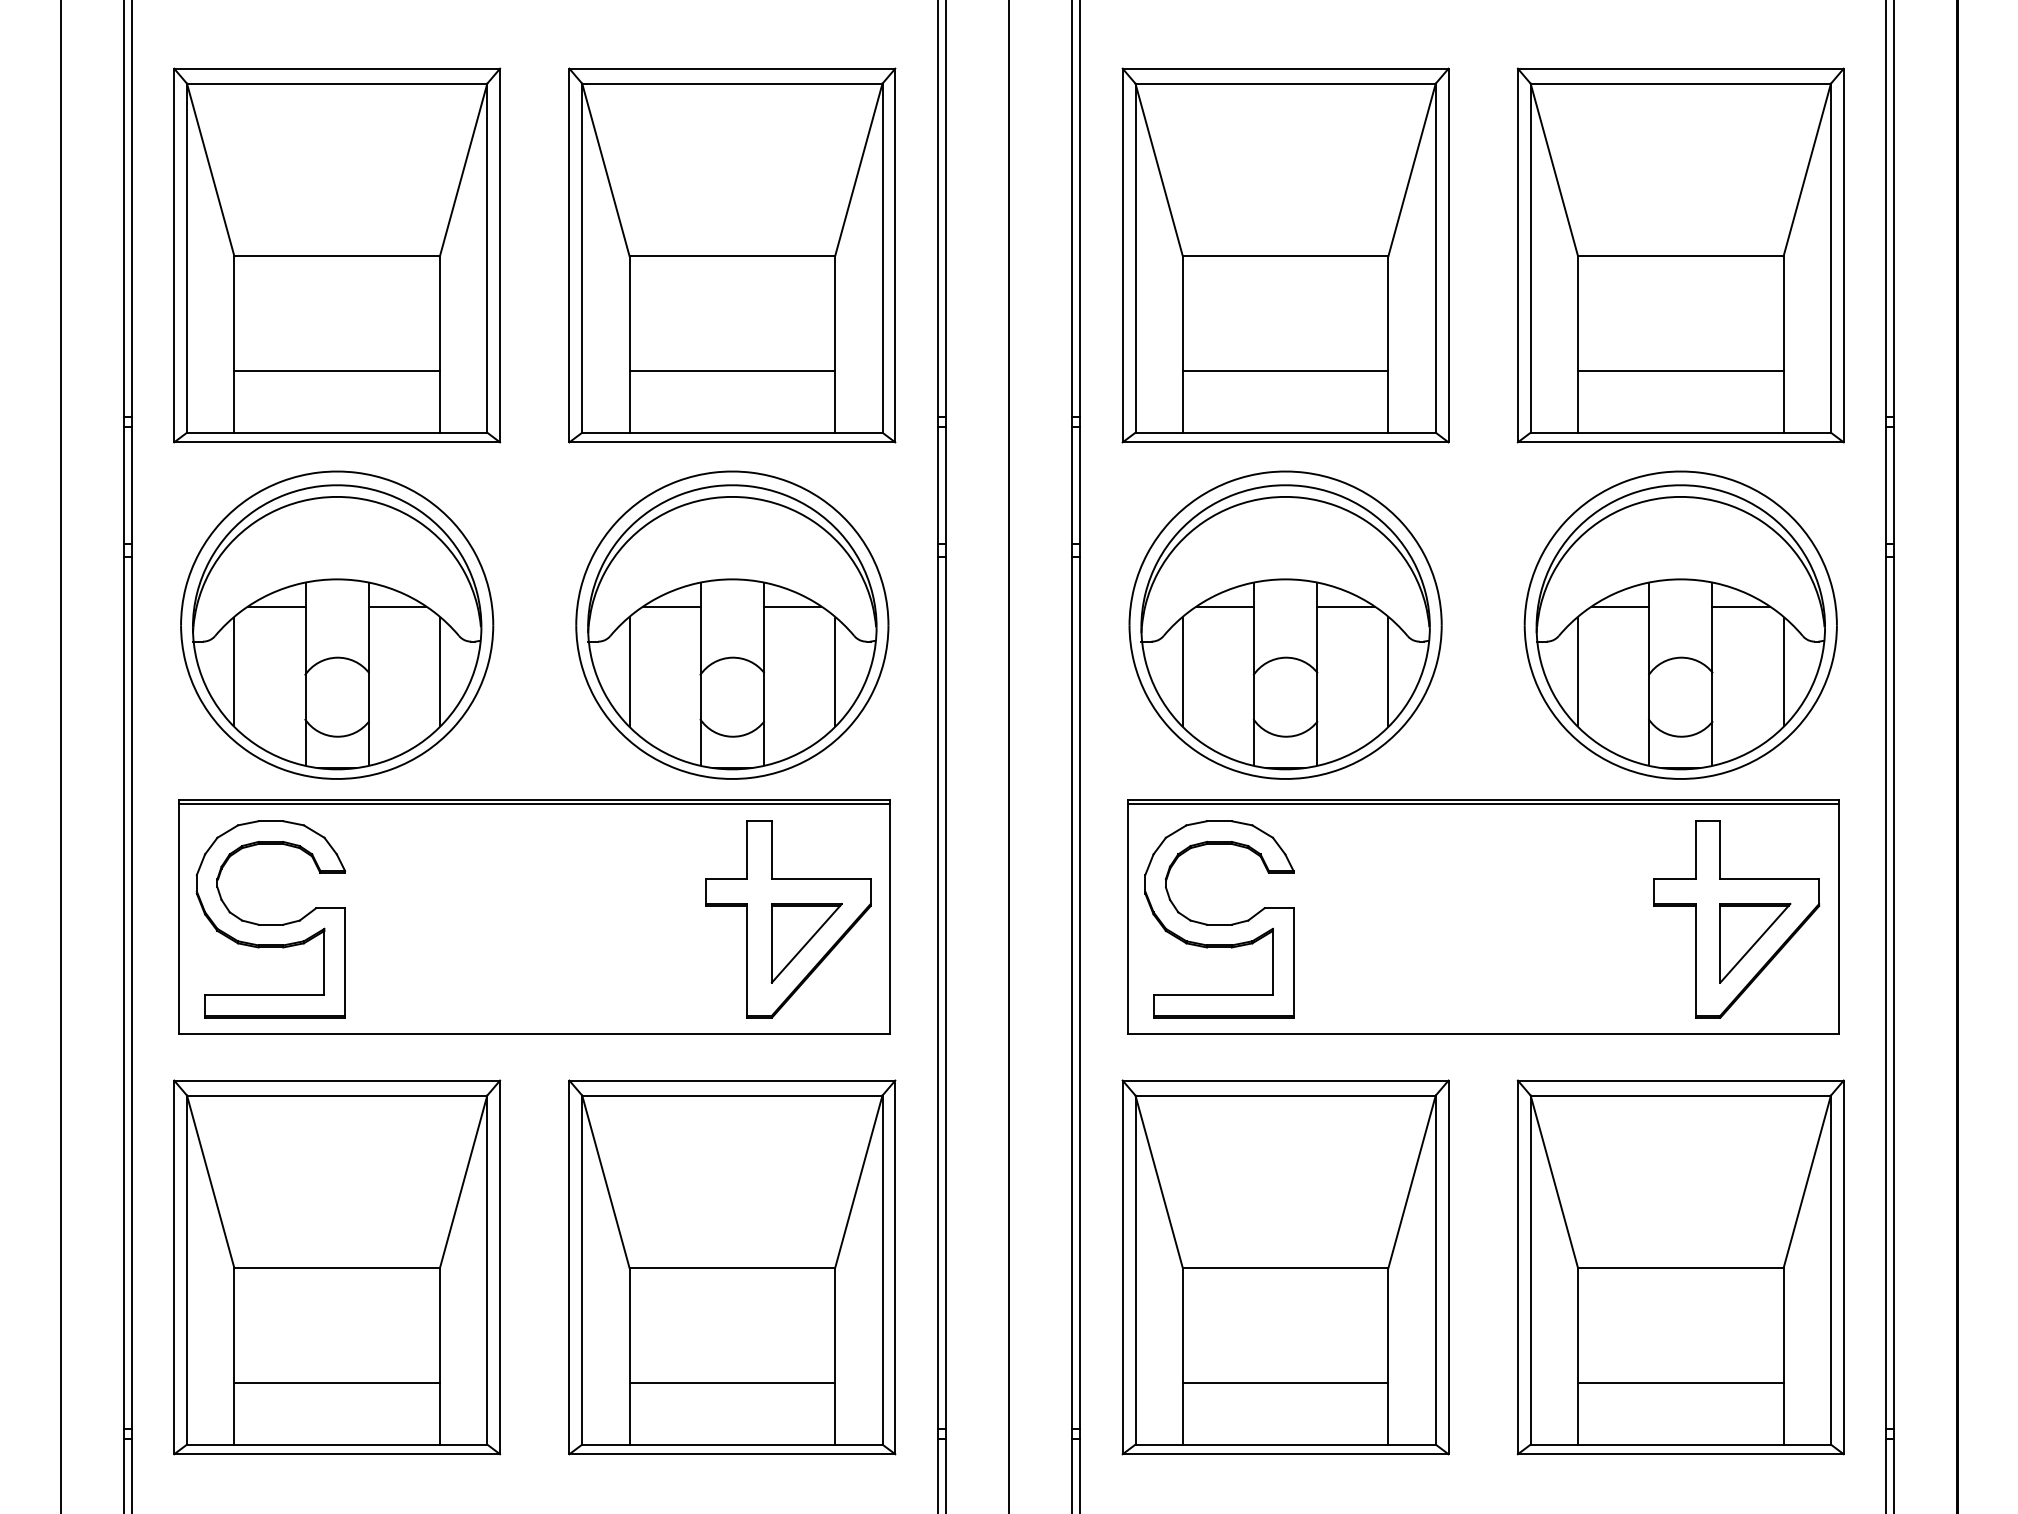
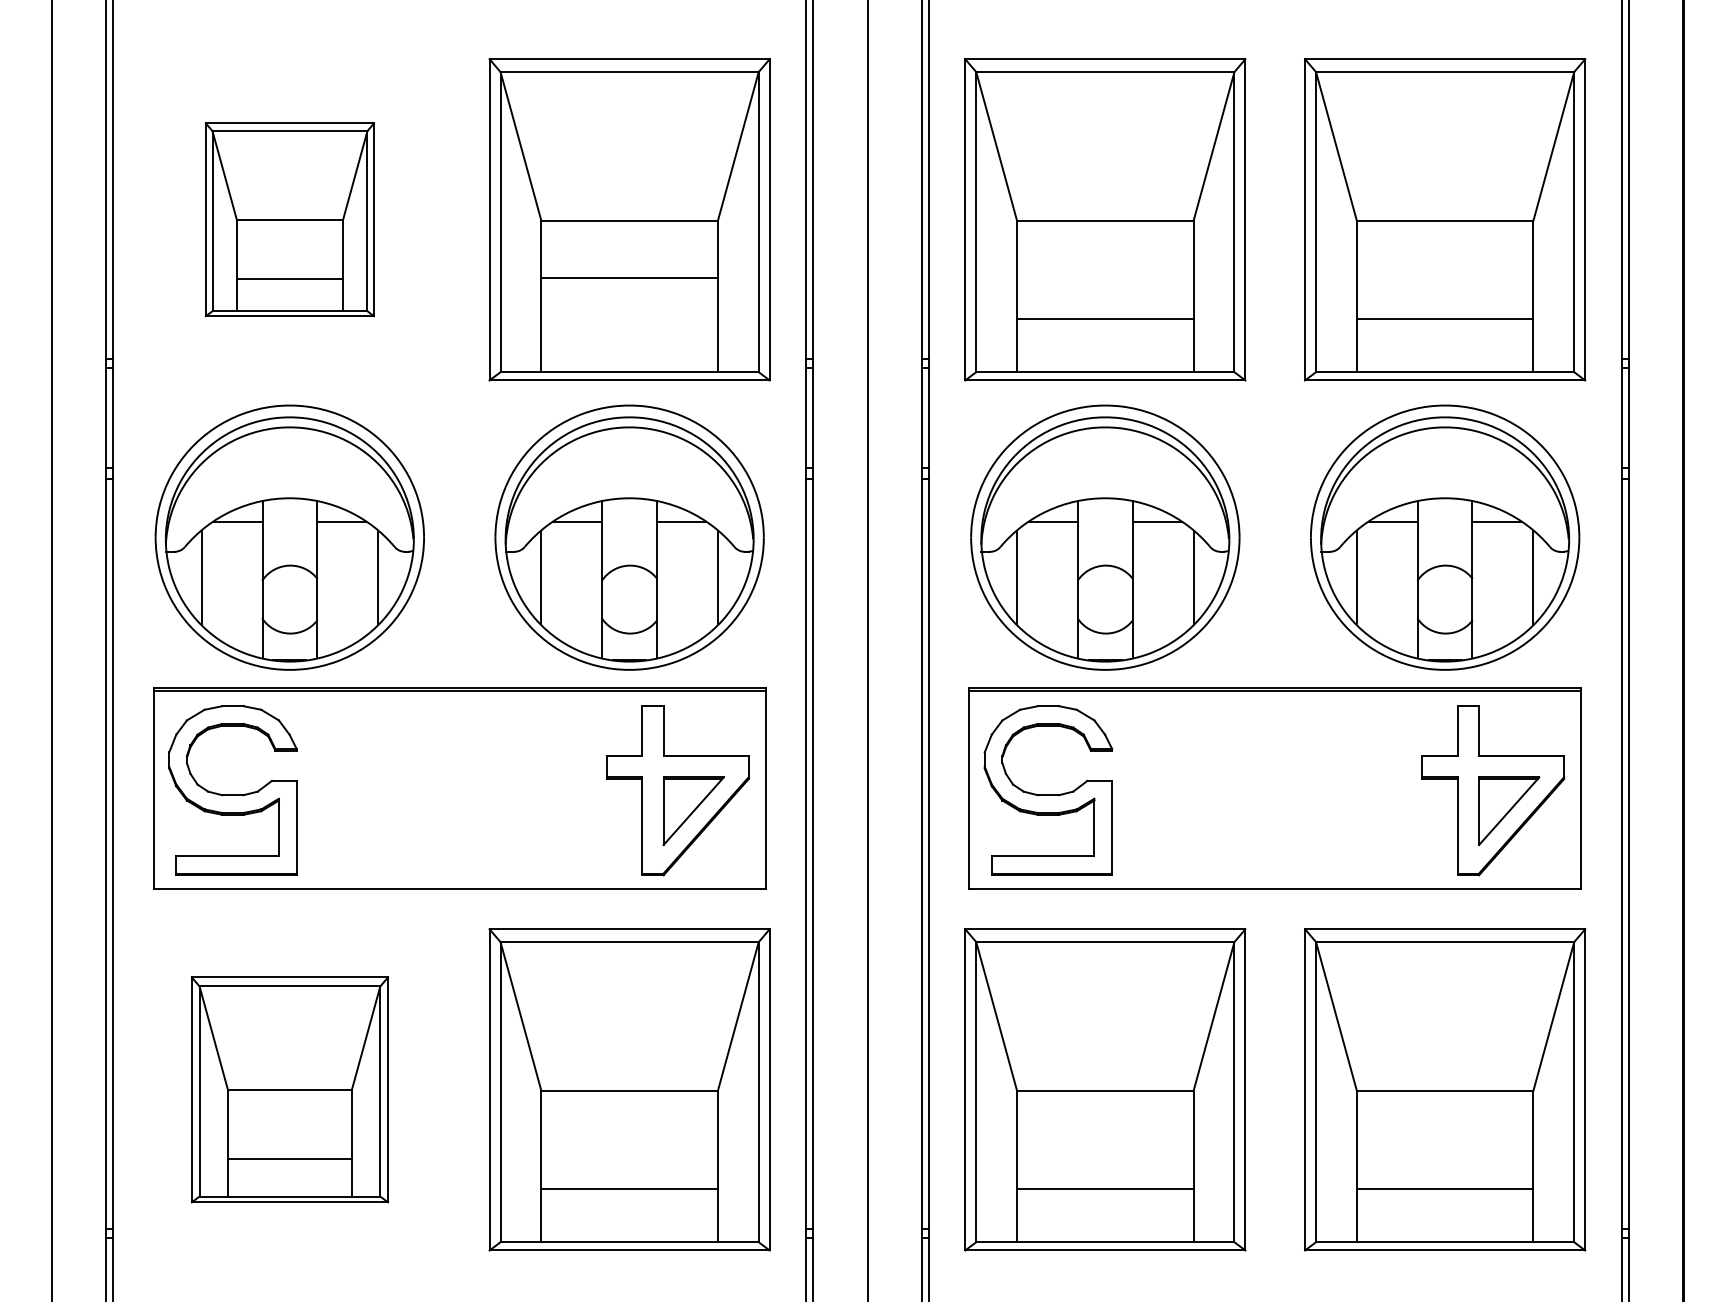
part: (337, 255) -> (290, 219), size x0.6
line: (732, 370) -> (629, 277), moved
part: (337, 1267) -> (290, 1089), size x0.7

